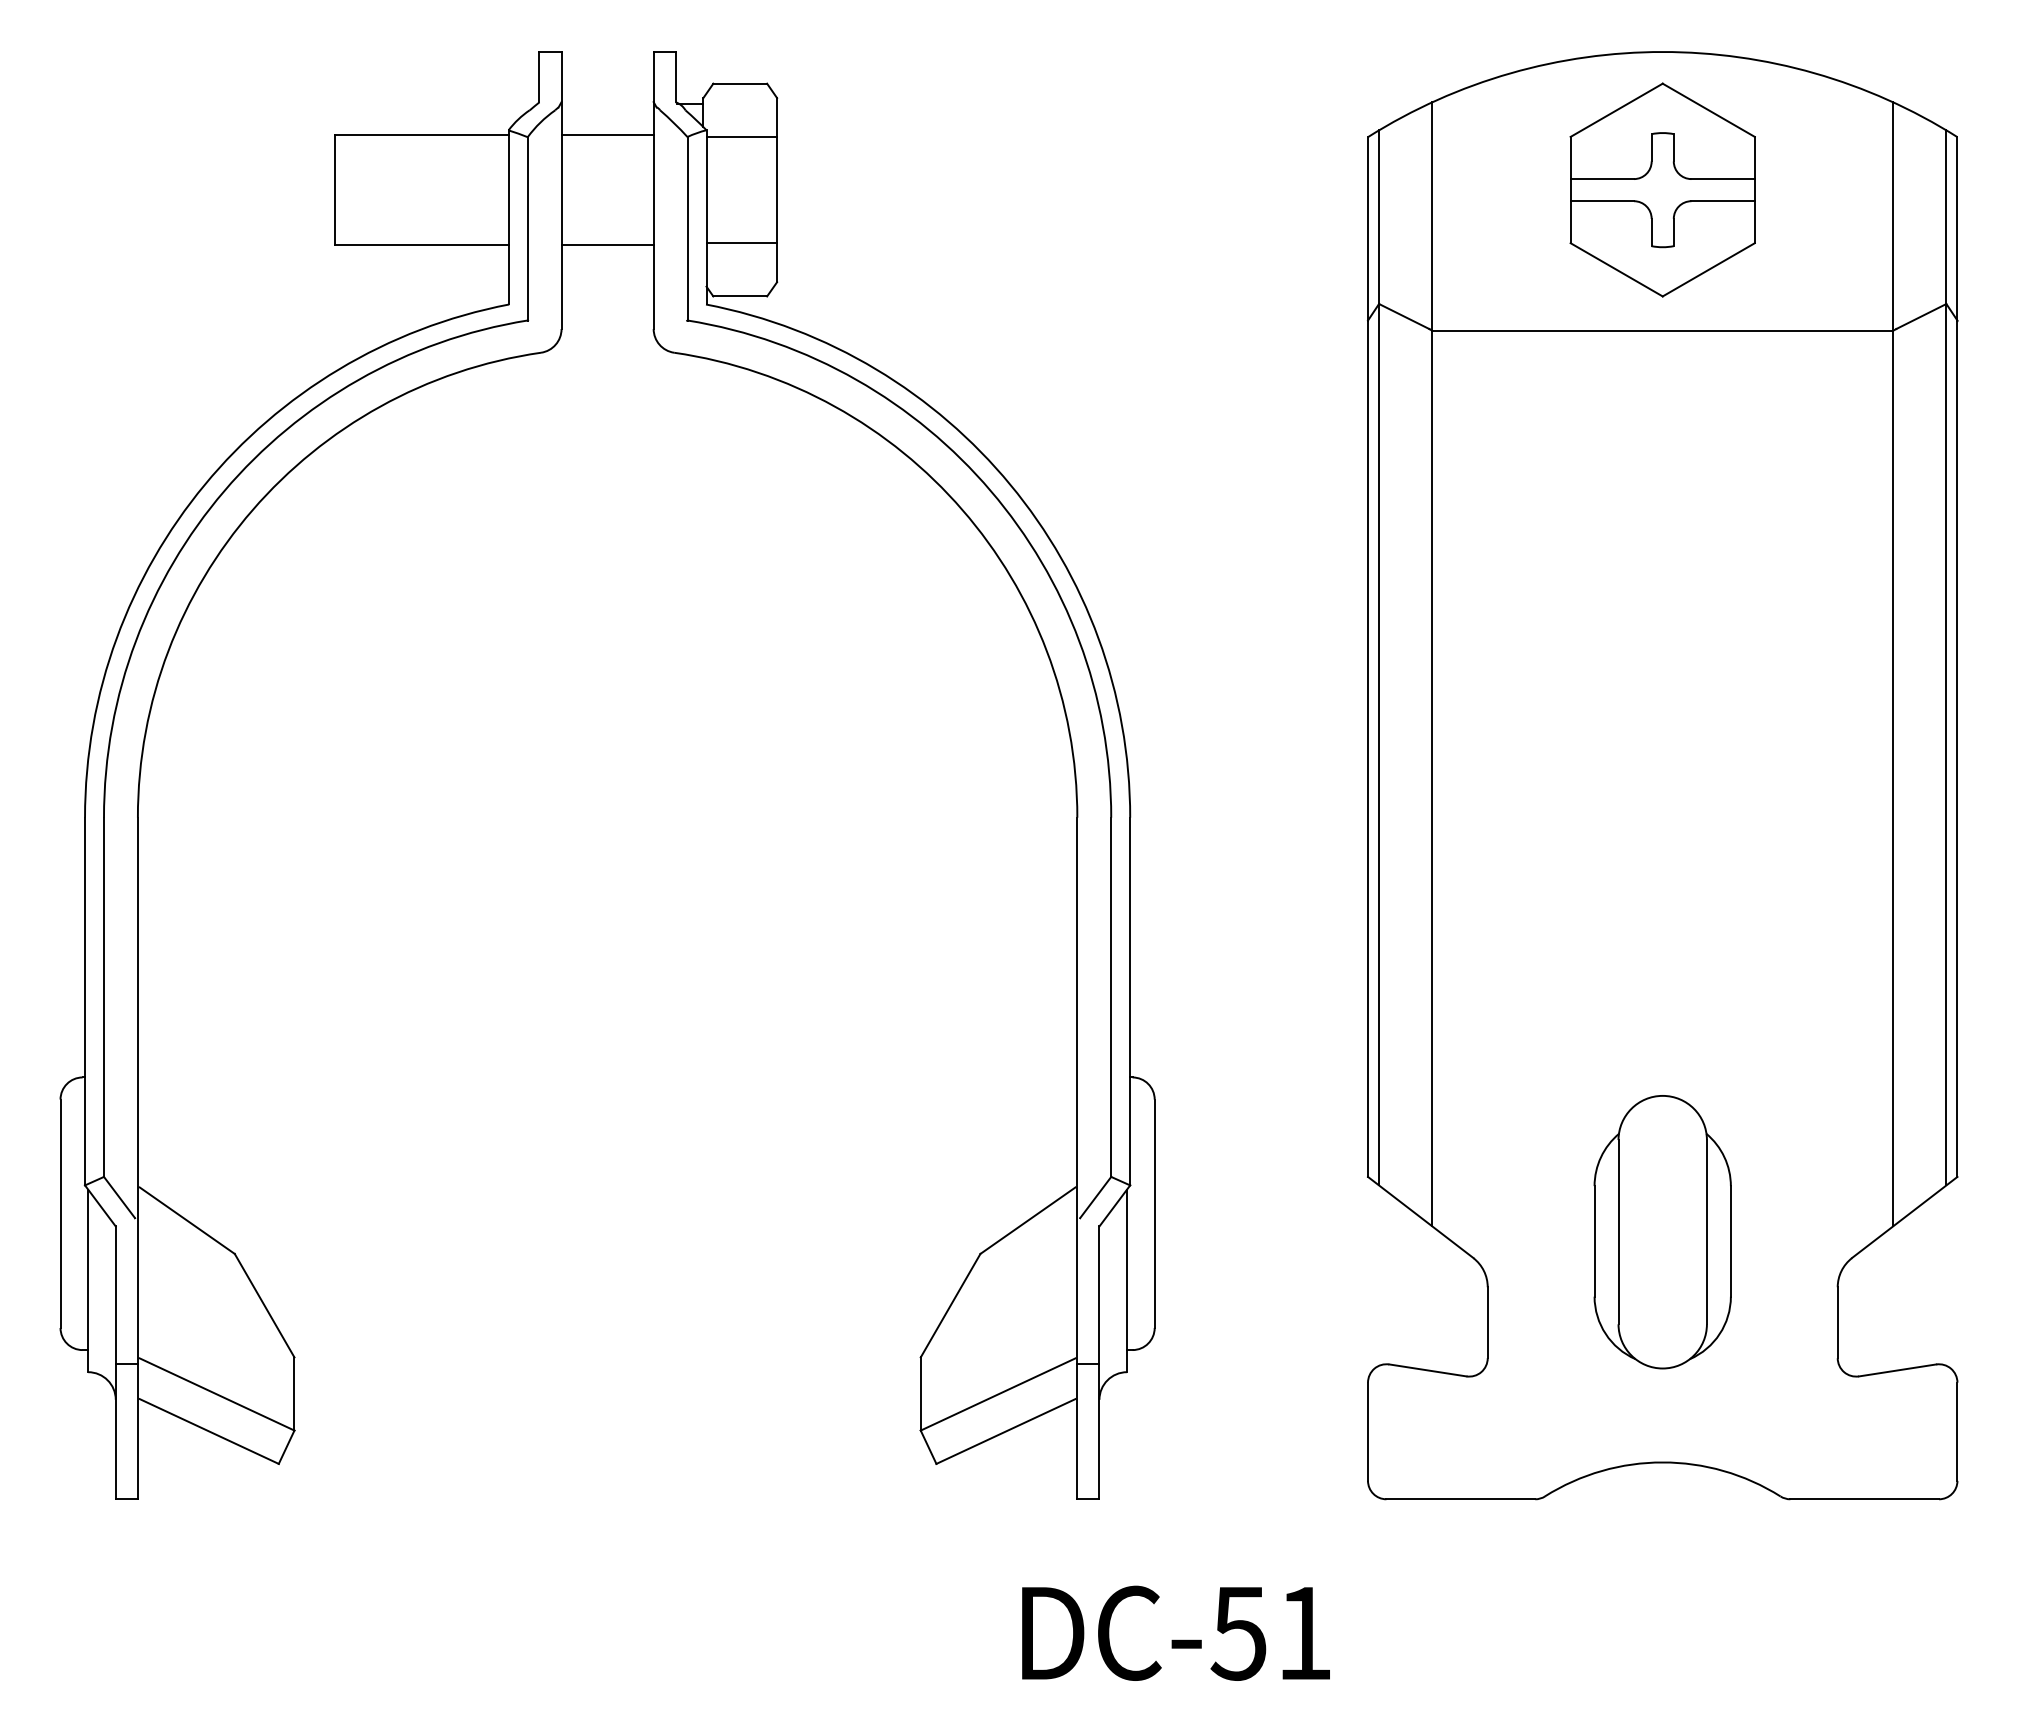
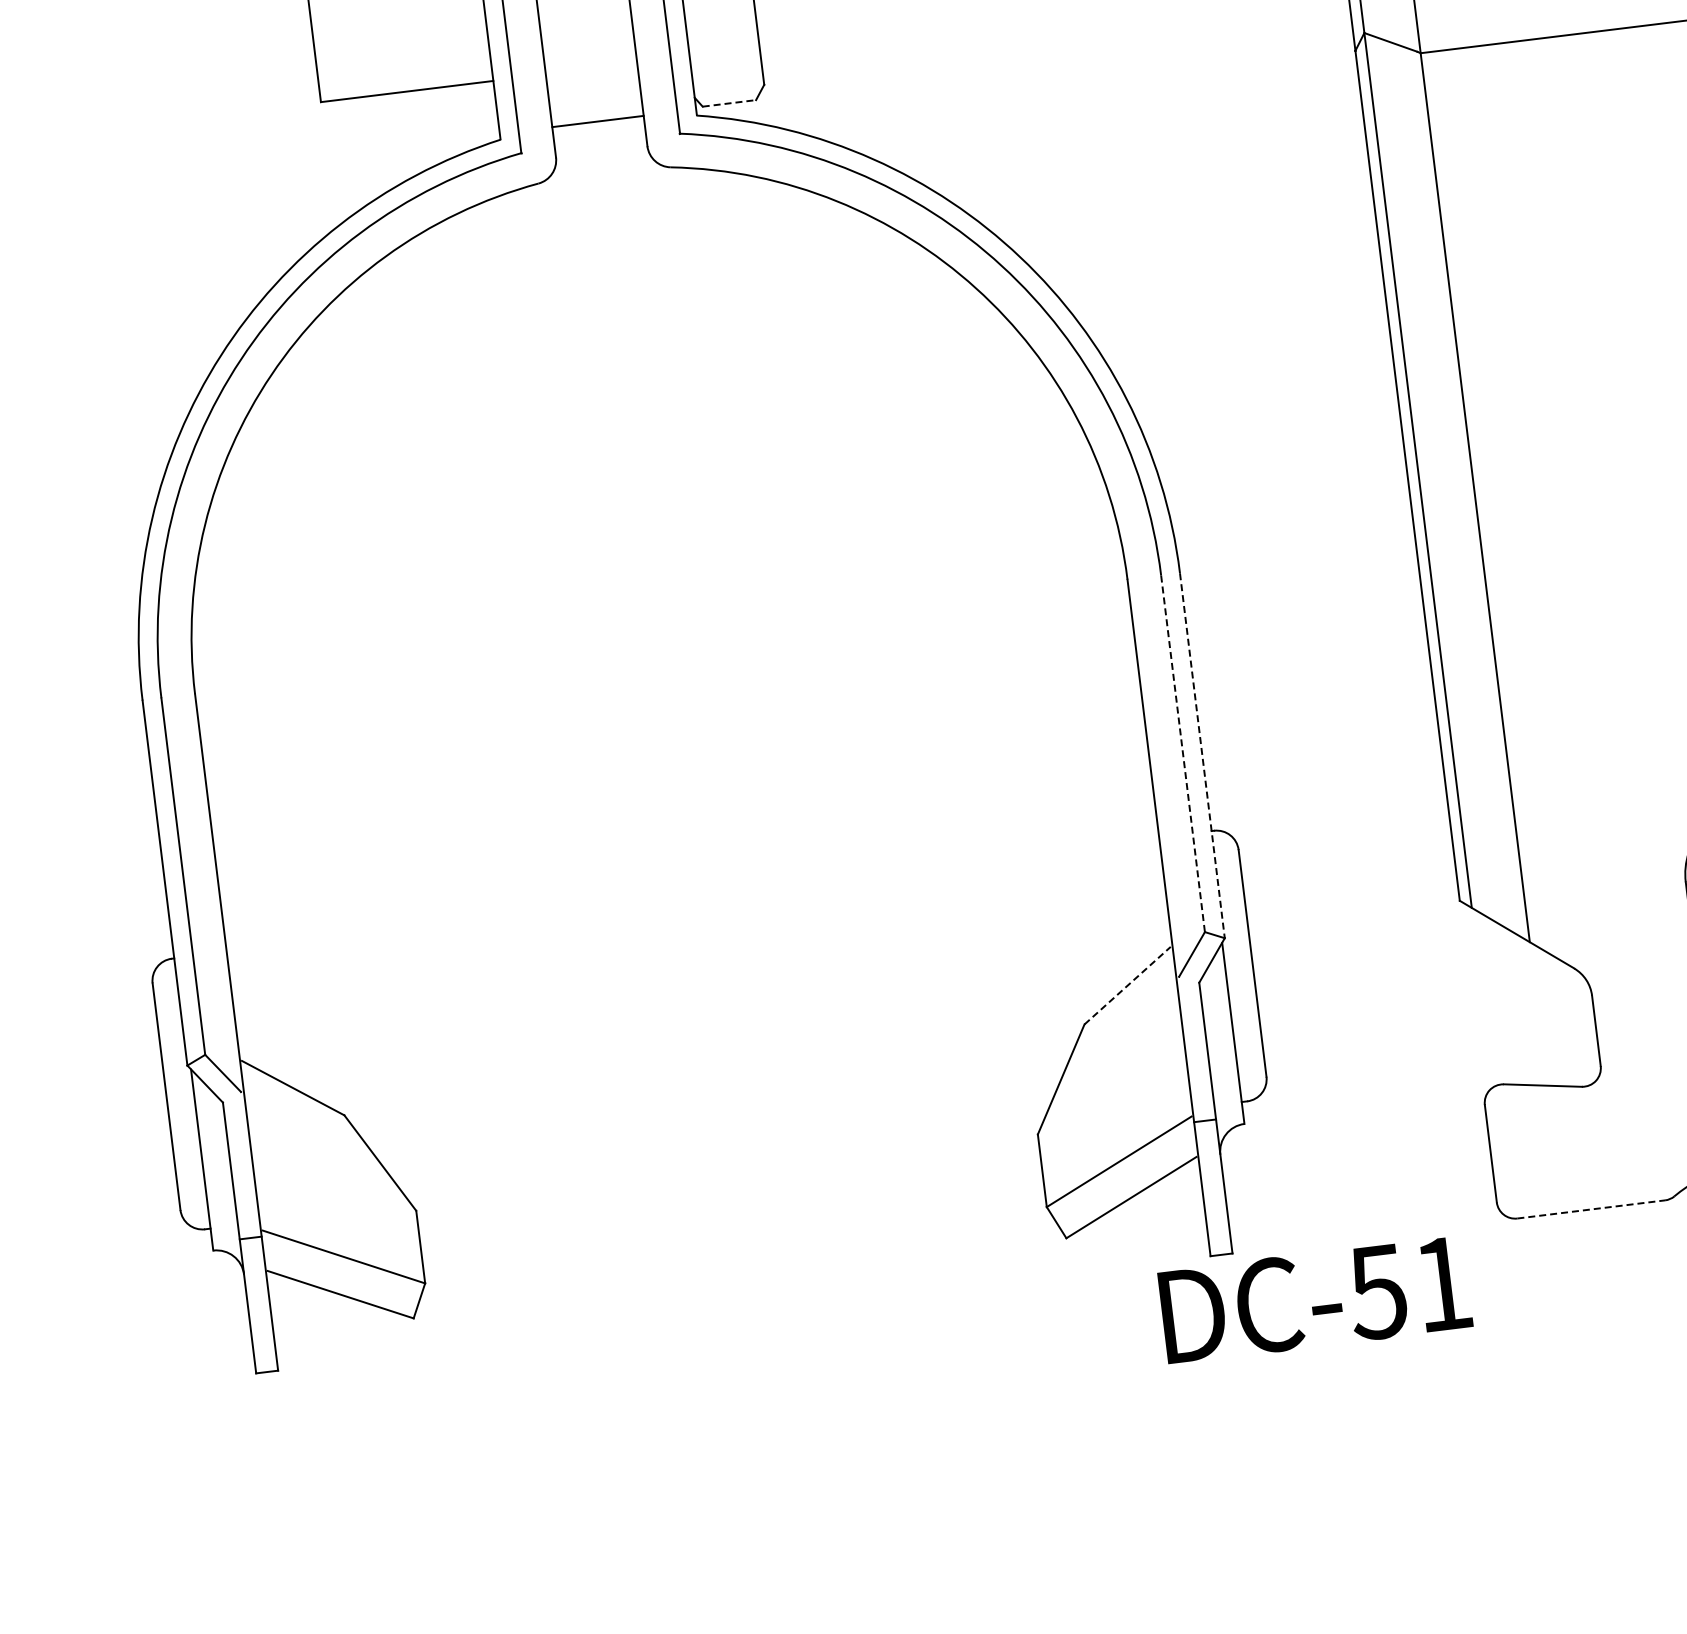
line: (741, 243) -> (724, 50), removed
line: (607, 245) -> (597, 121), moved
line: (740, 296) -> (729, 103), solid -> dashed
line: (1111, 997) -> (1183, 753), solid -> dashed
line: (1130, 1001) -> (1202, 755), solid -> dashed
line: (1028, 1220) -> (1128, 985), solid -> dashed
line: (1461, 1499) -> (1591, 1209), solid -> dashed
text: (1175, 1632) -> (1314, 1299), moved

